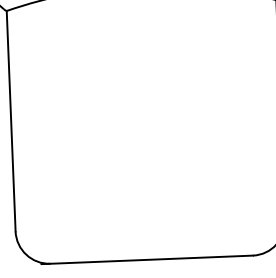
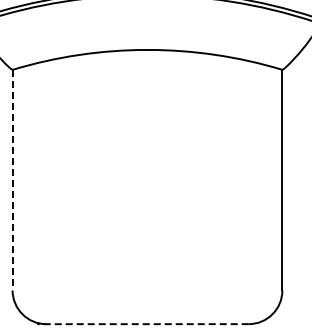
line: (11, 121) -> (12, 180), solid -> dashed
line: (146, 260) -> (142, 324), solid -> dashed

